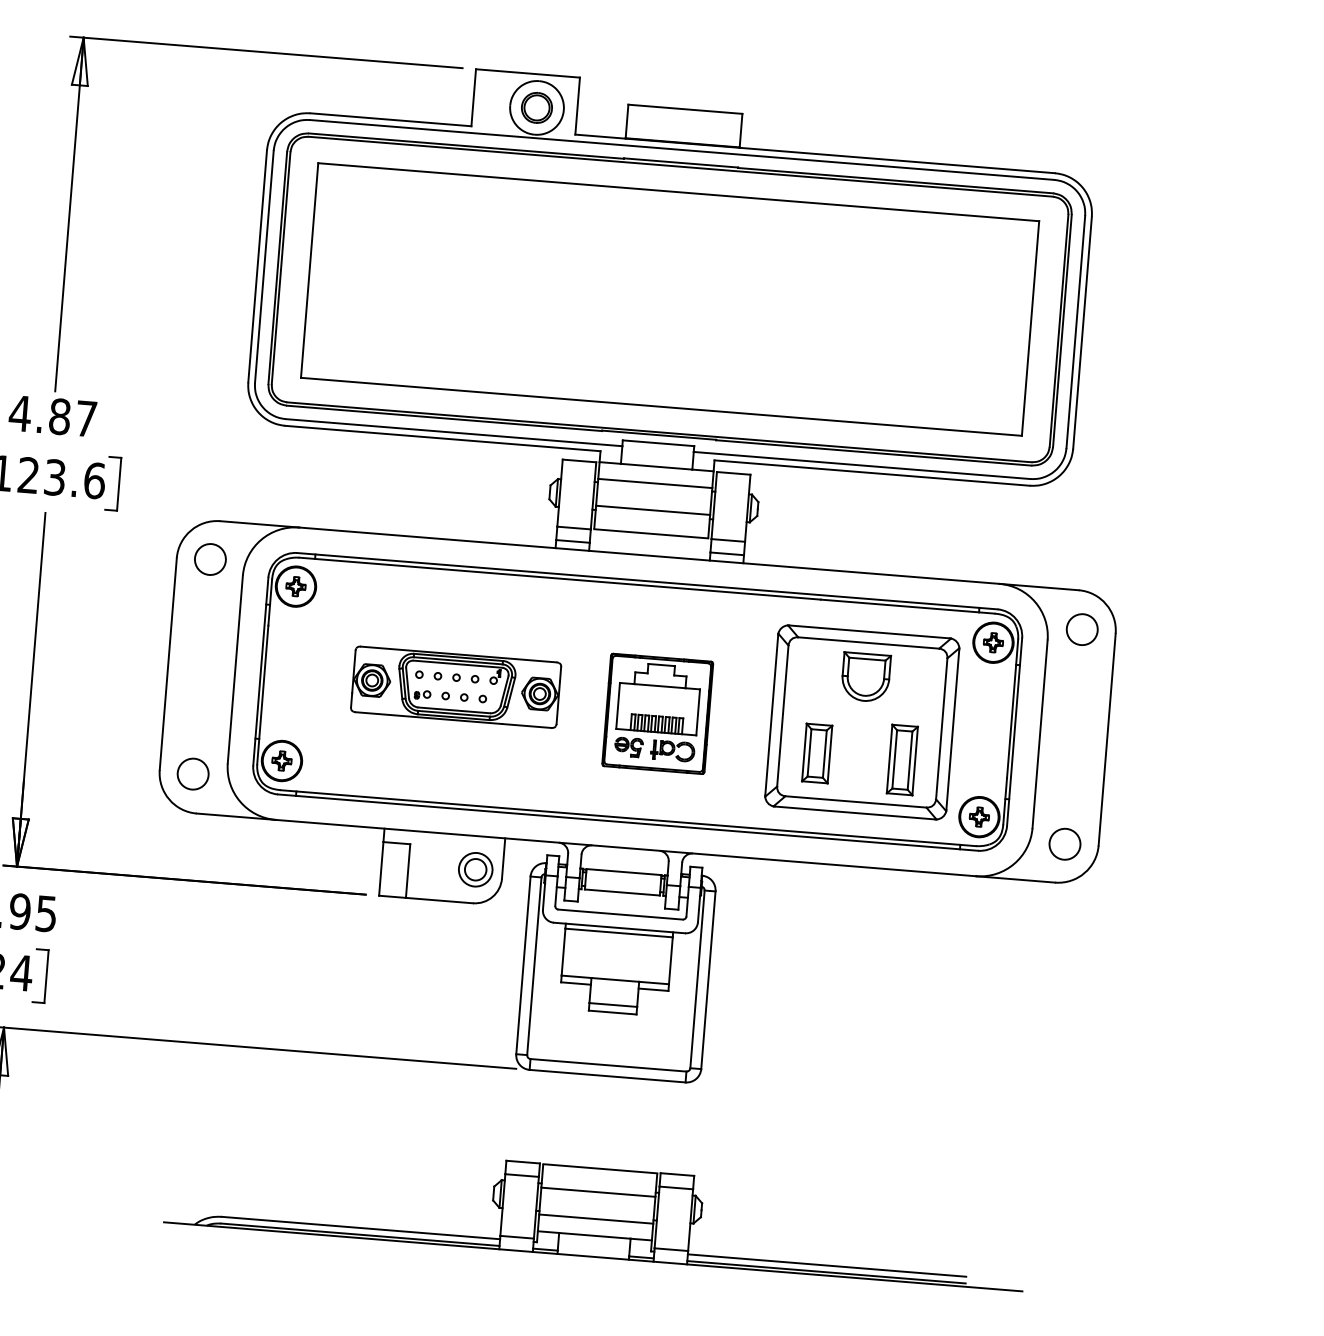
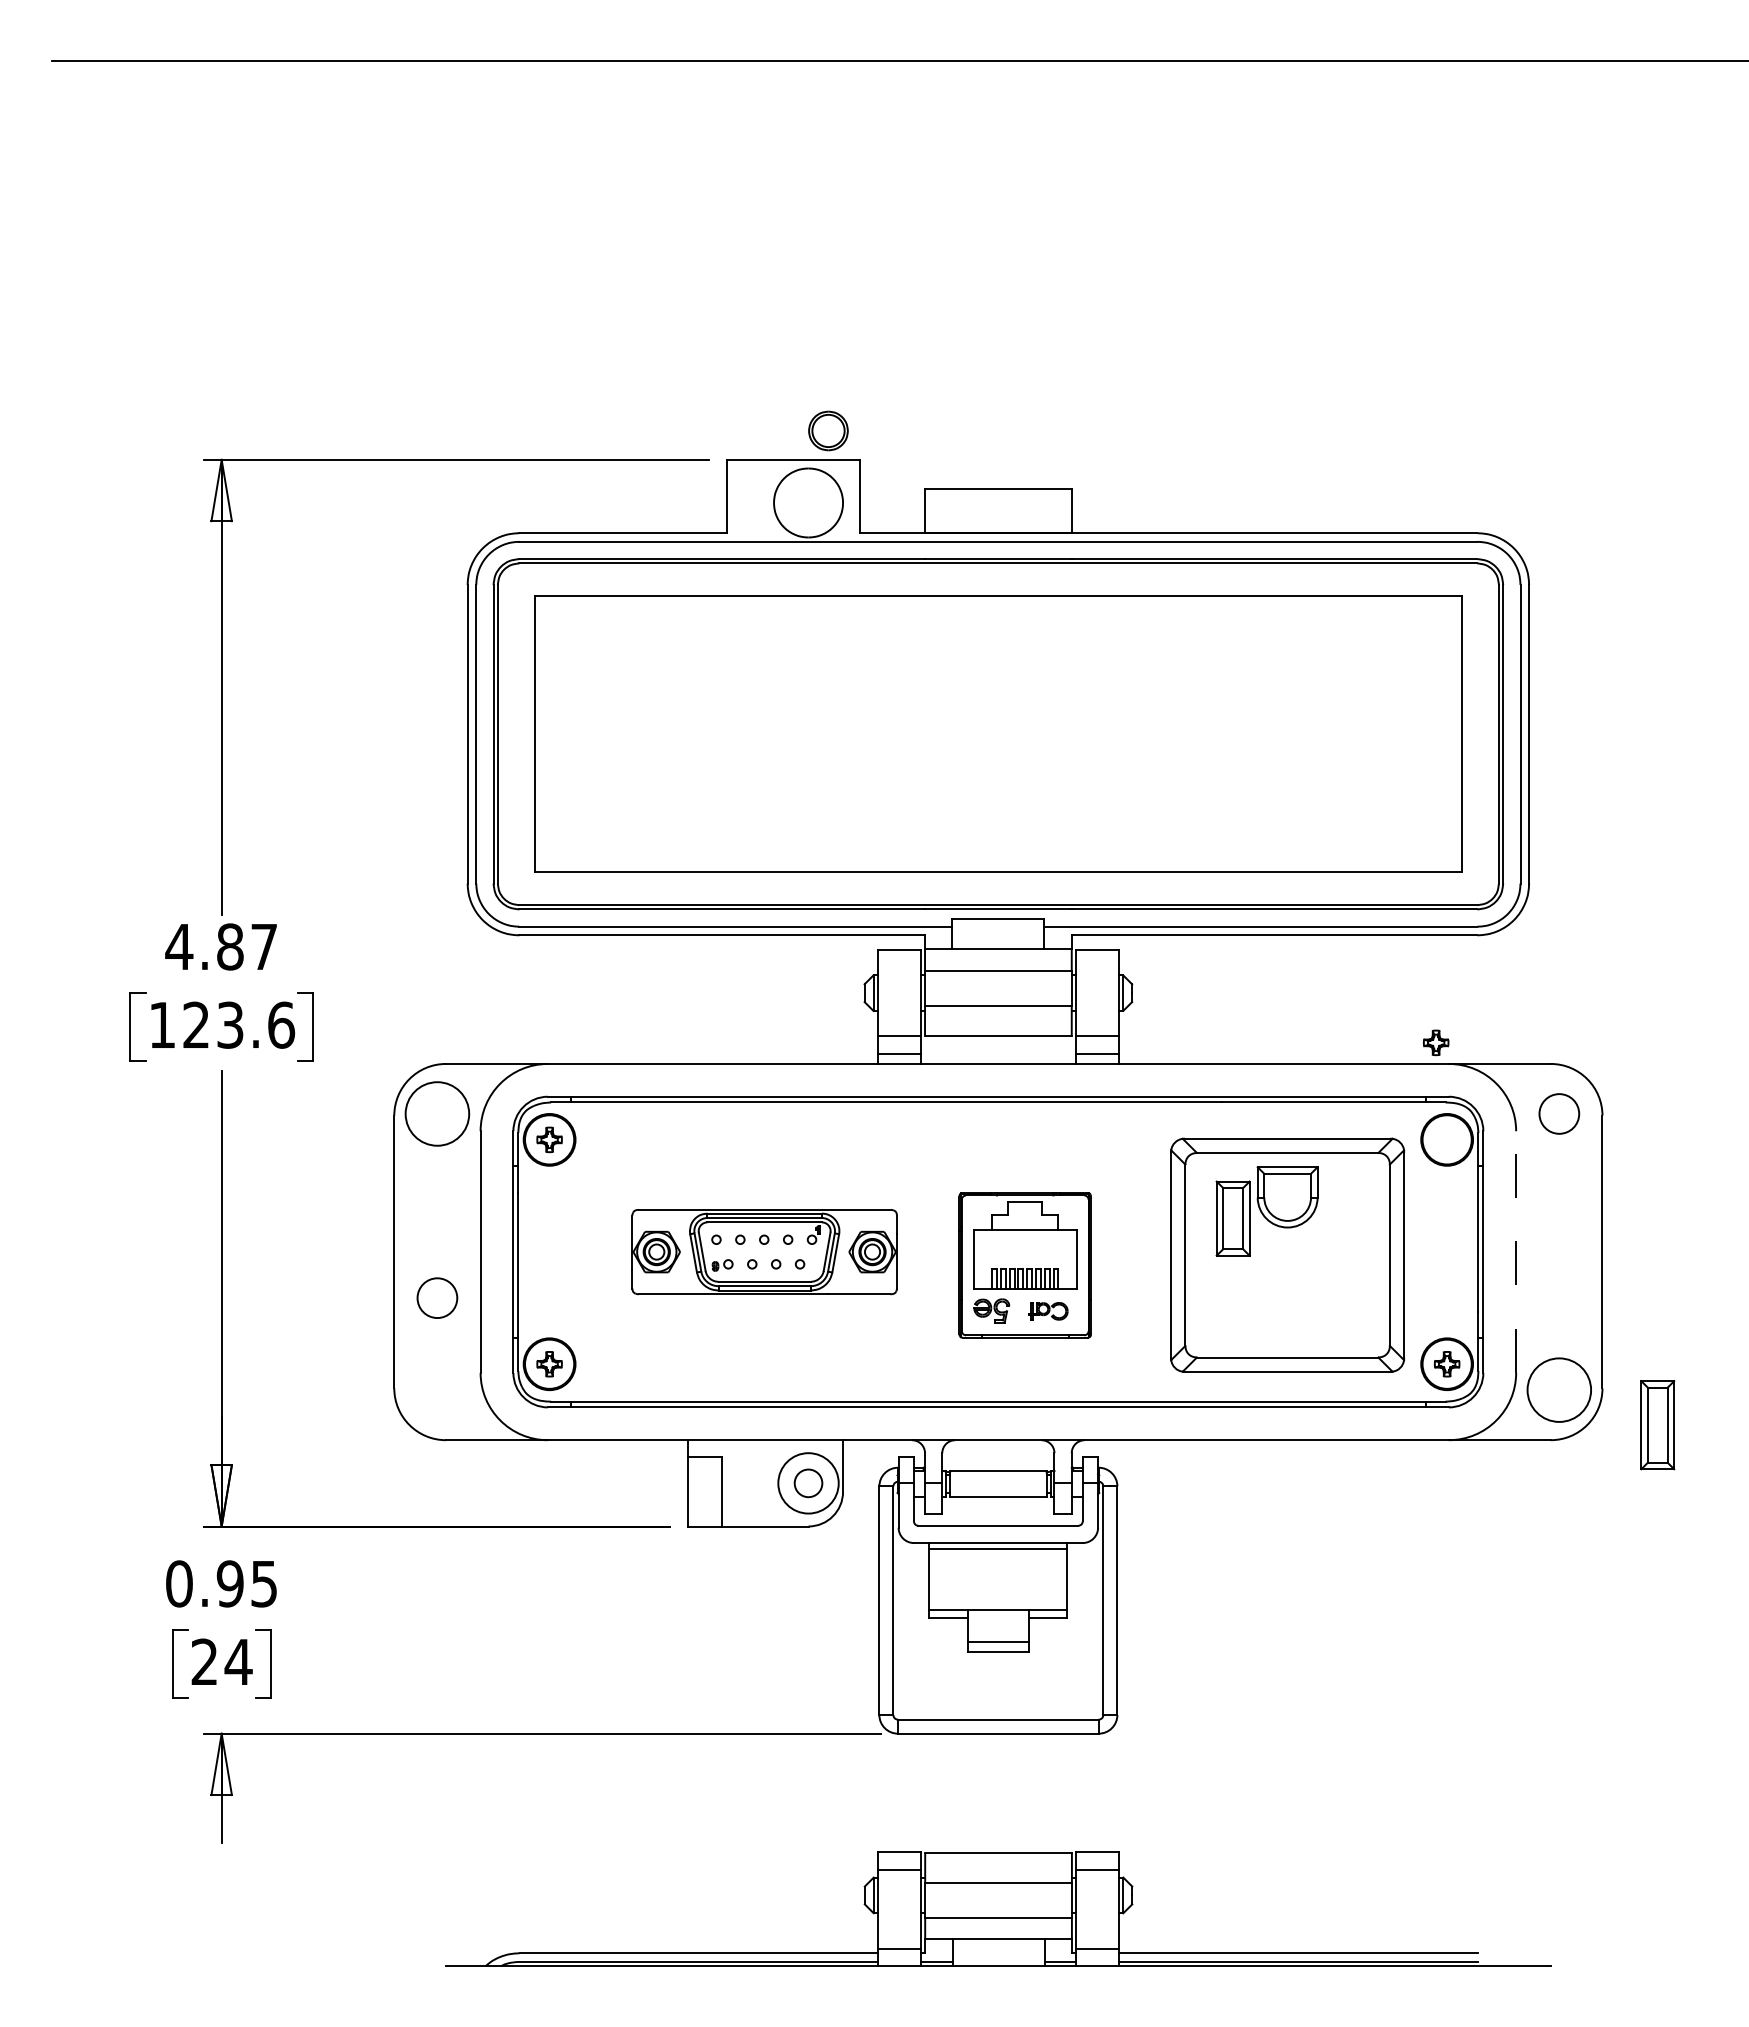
part: (537, 107) -> (828, 430), moved
circle: (210, 559) -> (437, 1113), size x1.6
part: (993, 642) -> (1436, 1042), moved
line: (1040, 734) -> (1516, 1252), solid -> dashed
part: (672, 751) -> (1048, 1311), size x0.7
part: (816, 753) -> (1232, 1218), moved
part: (902, 760) -> (1657, 1425), moved
circle: (193, 773) -> (437, 1297), moved
circle: (1065, 844) -> (1559, 1390), size x1.6
circle: (475, 869) -> (808, 1482), size x1.4

